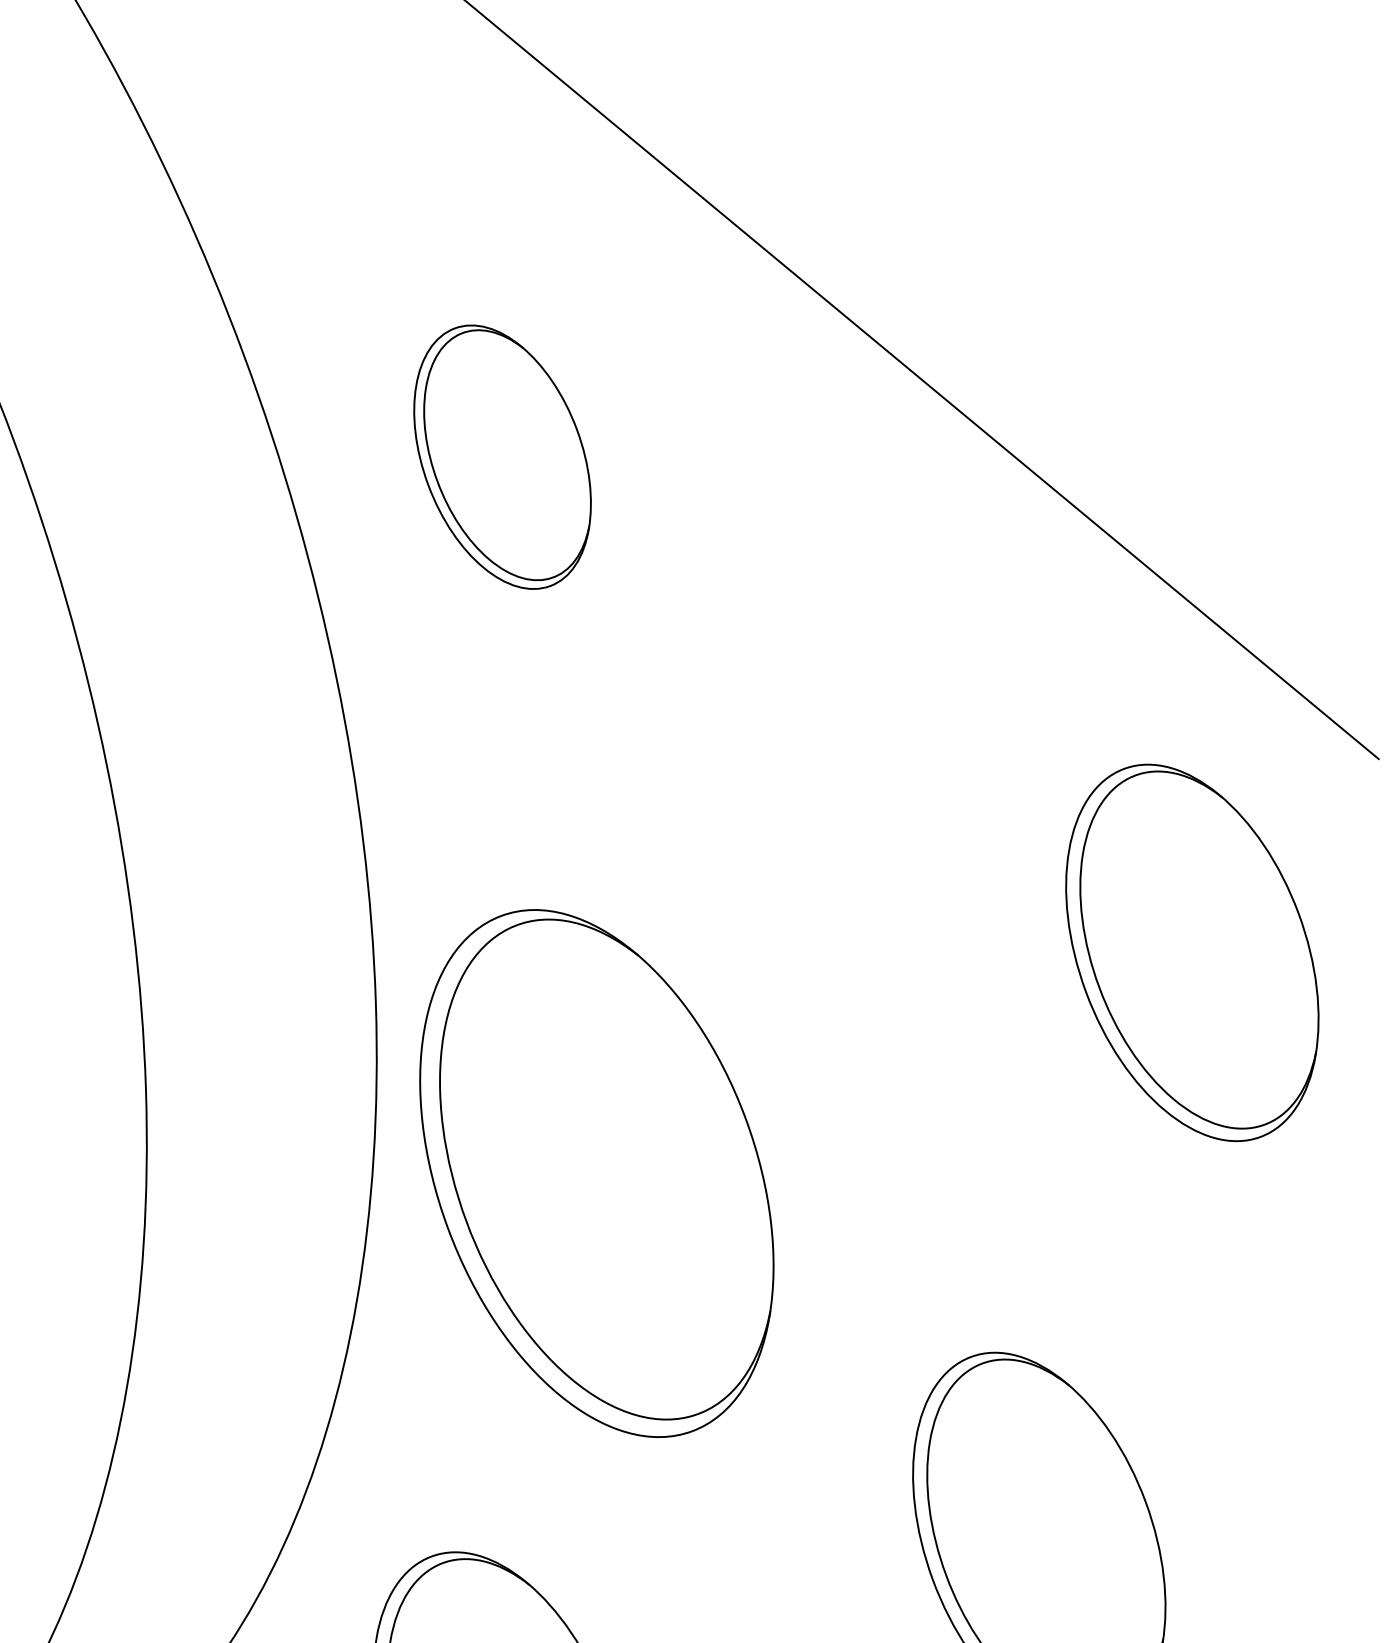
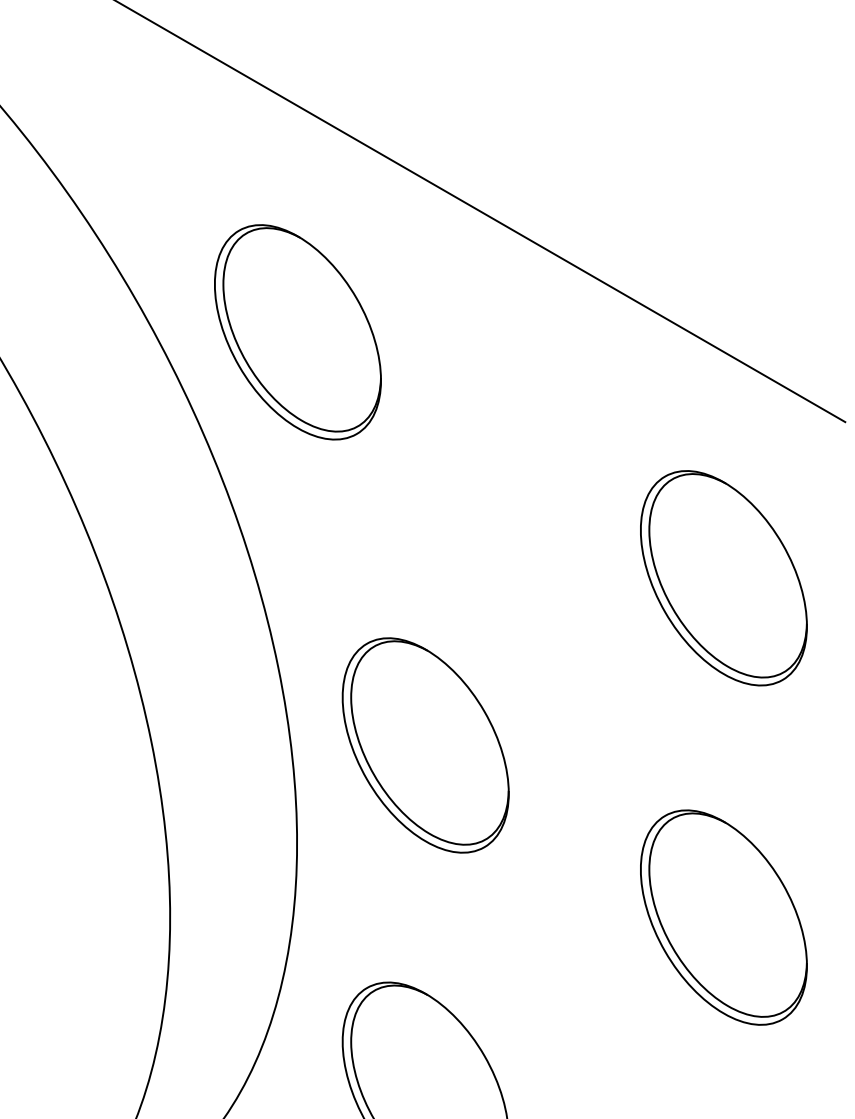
part: (501, 457) -> (297, 332), size x1.43
part: (1191, 953) -> (723, 578), moved
part: (596, 1173) -> (425, 745), size x0.71

